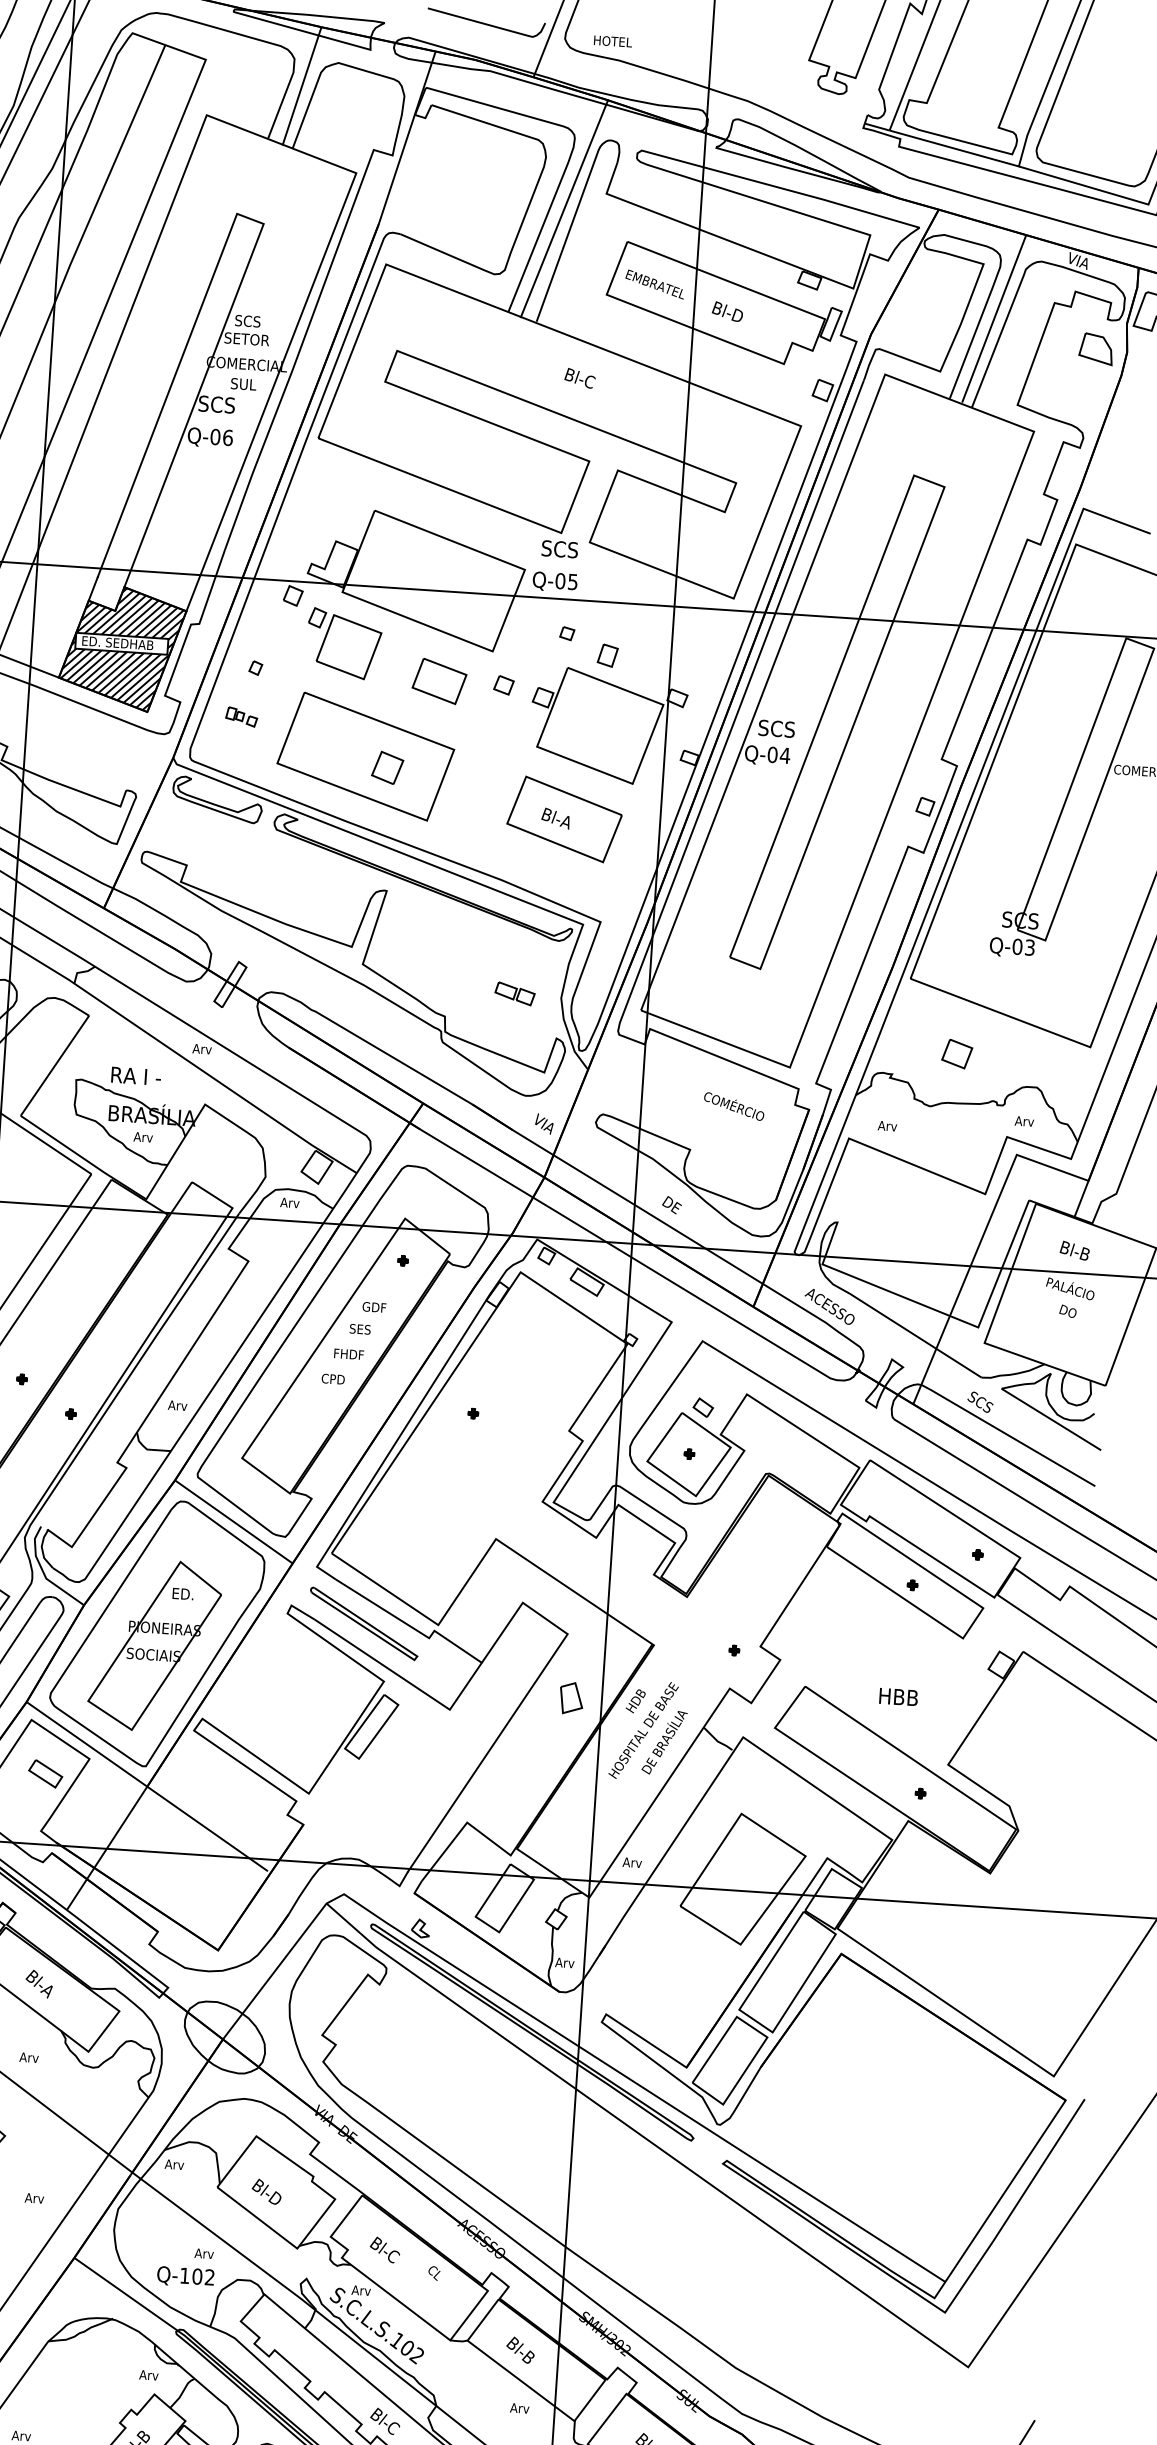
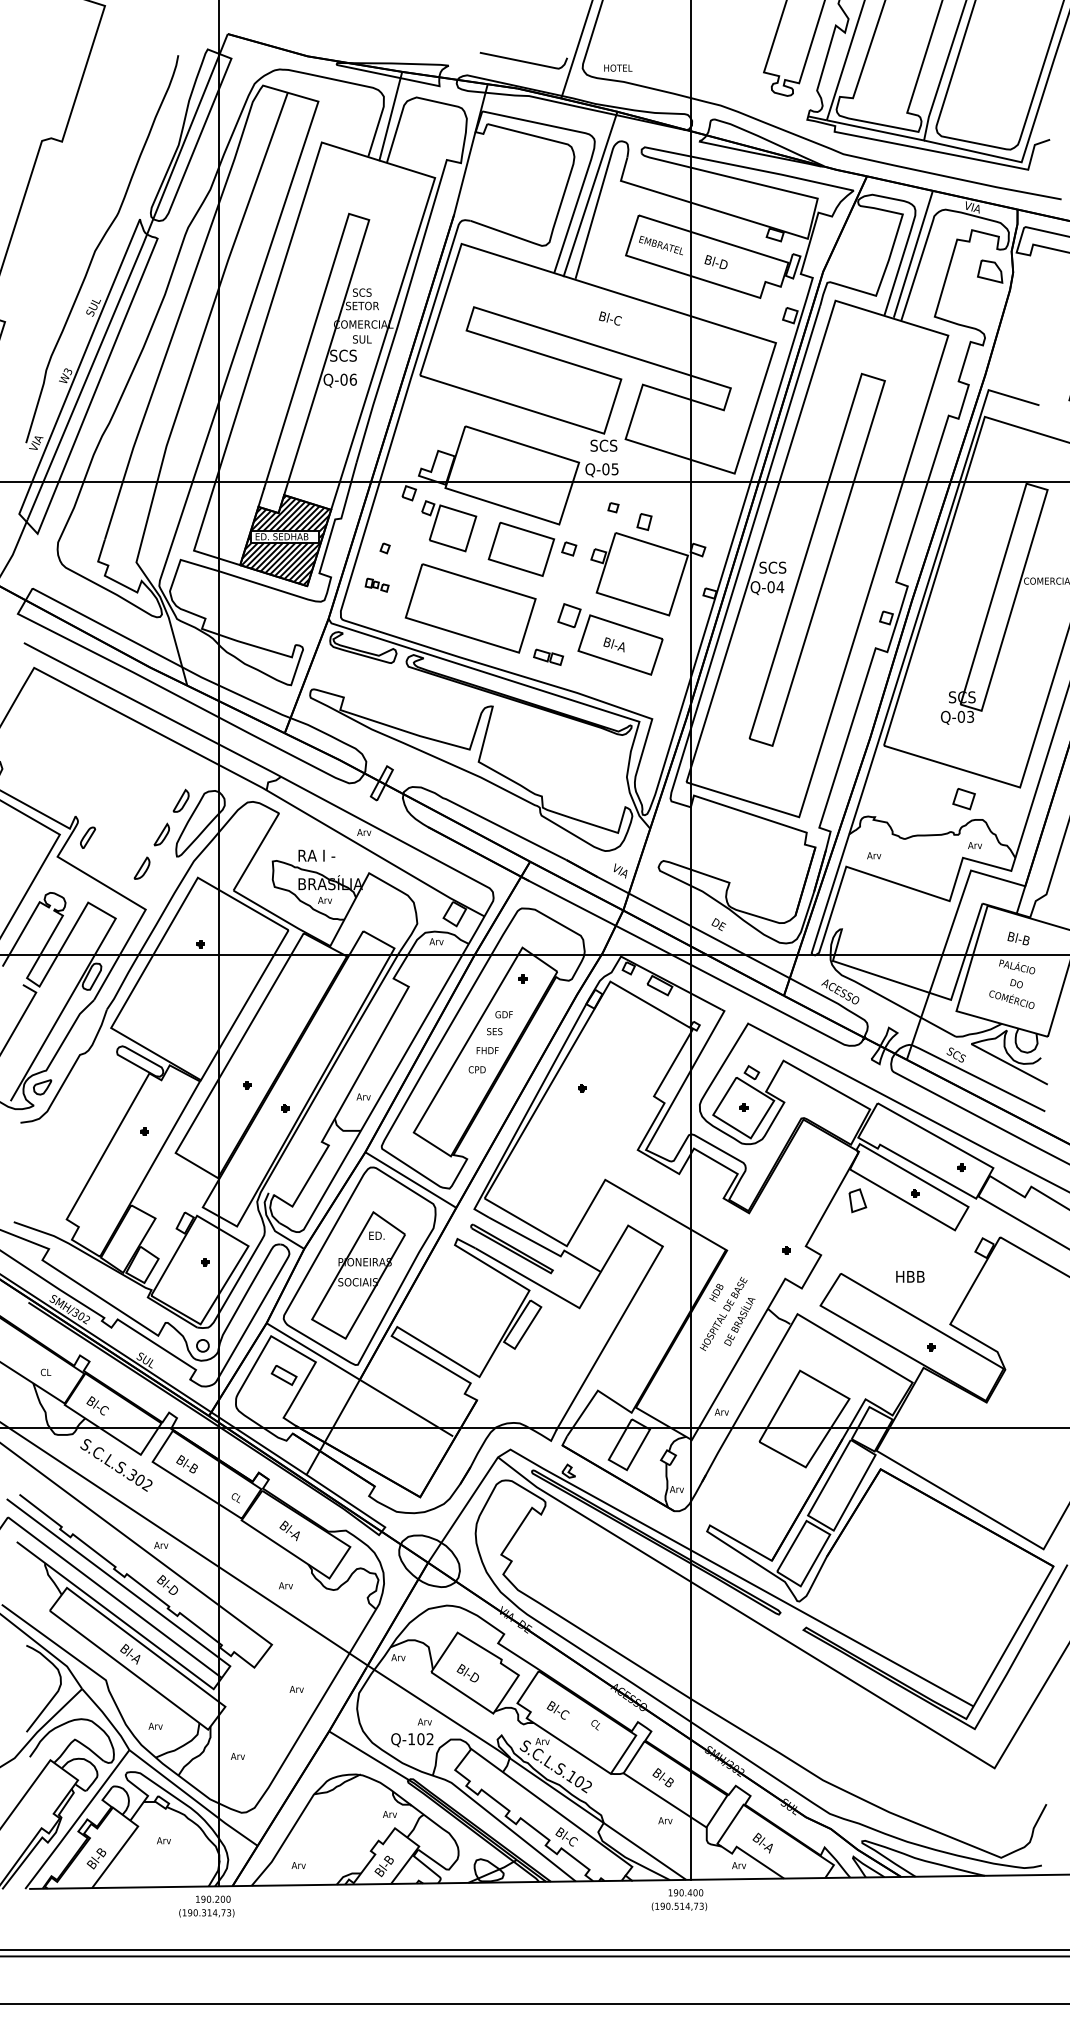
part: (439, 680) -> (521, 548), size x1.67
part: (387, 767) -> (569, 615), moved
part: (515, 992) -> (548, 656), moved
part: (956, 1054) -> (963, 799), moved
text: (733, 1106) -> (1011, 999), moved
part: (571, 1697) -> (857, 1200), moved

